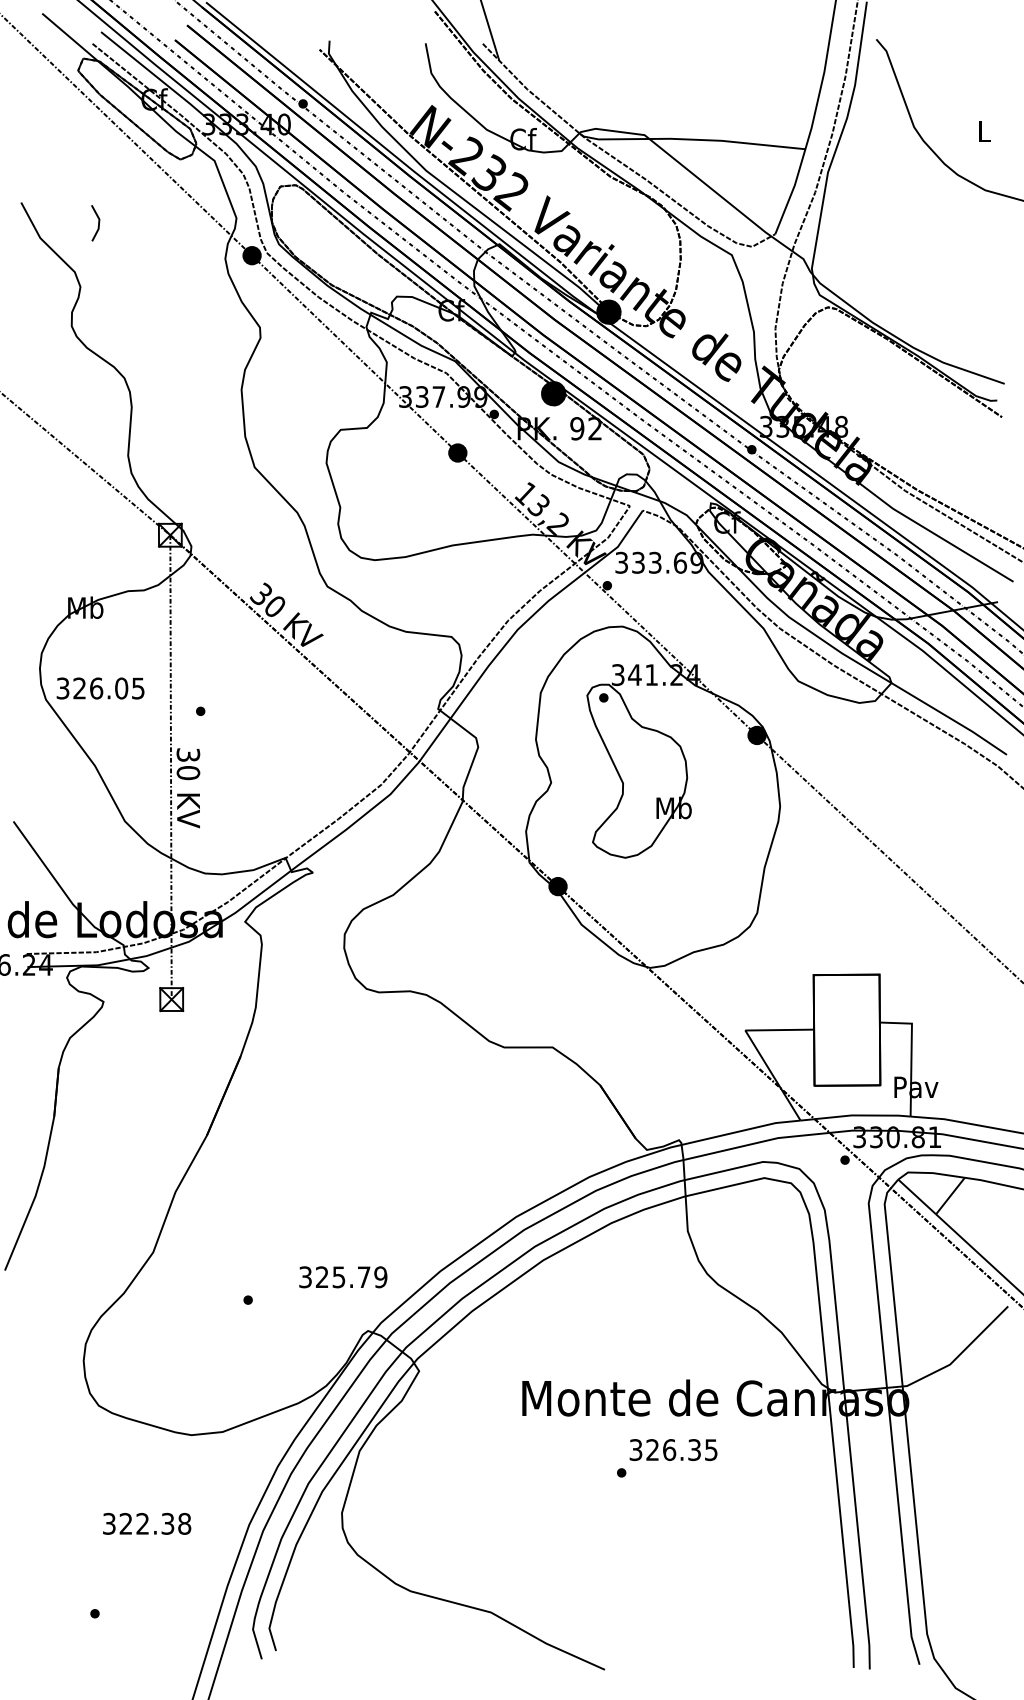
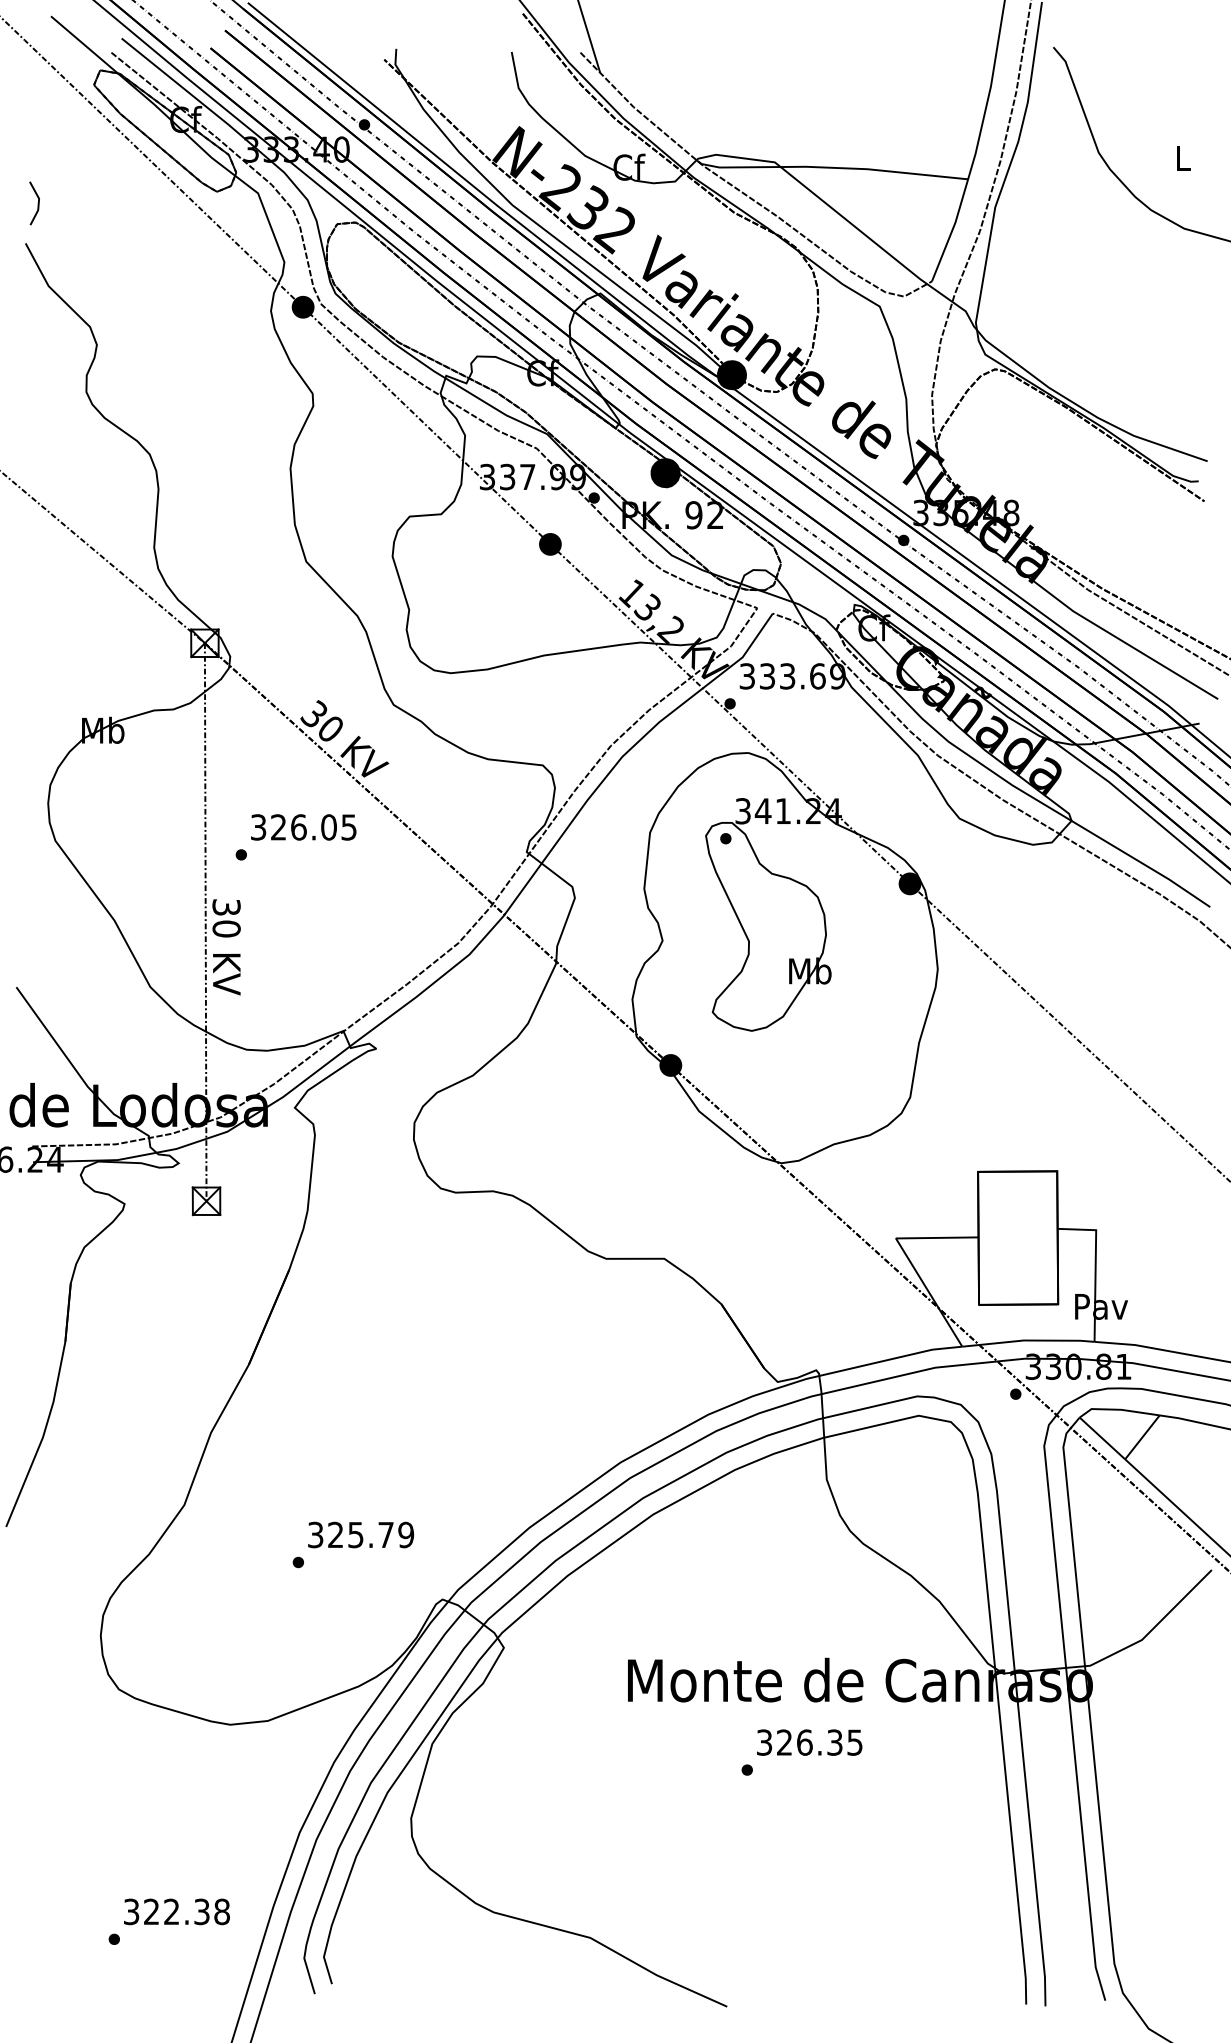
line: (98, 223) -> (38, 203), moved
text: (100, 688) -> (303, 827), moved
text: (343, 1277) -> (361, 1535), moved
text: (147, 1523) -> (177, 1911), moved

